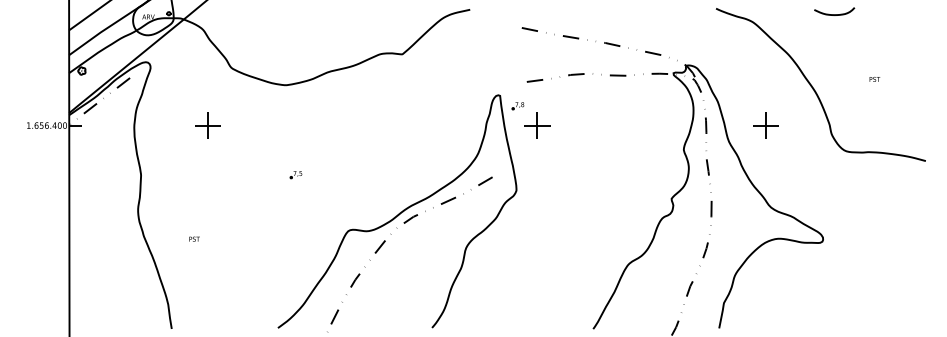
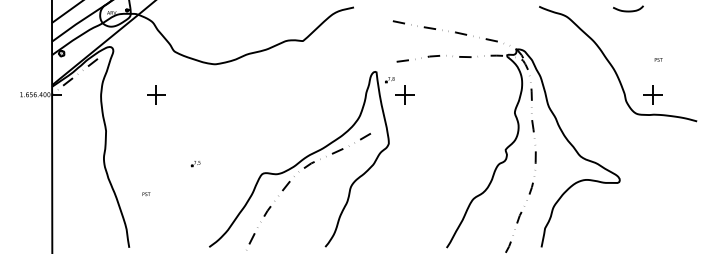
part: (765, 125) -> (652, 94), moved
part: (295, 175) -> (195, 164), moved
text: (194, 238) -> (146, 193), moved

